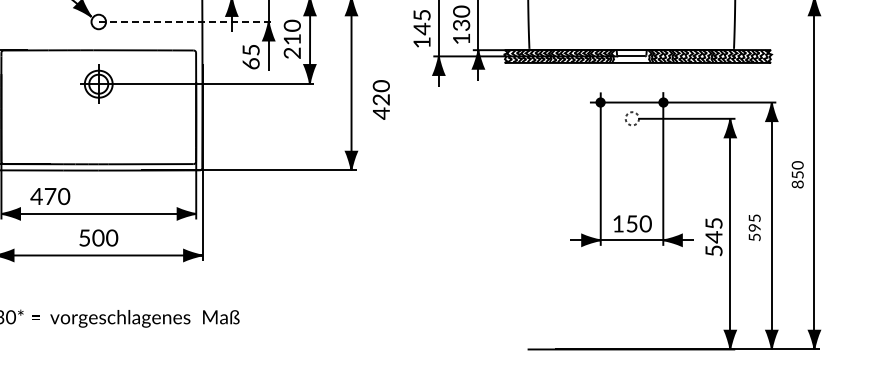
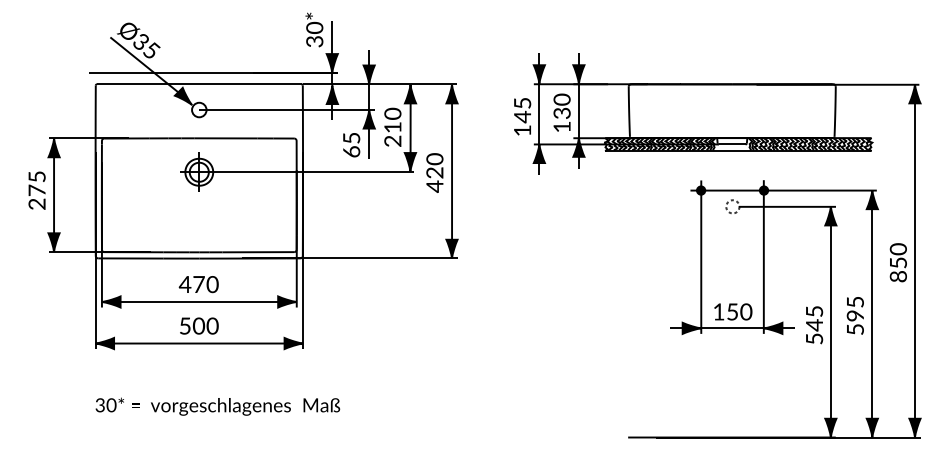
line: (186, 22) -> (287, 110), dashed -> solid
part: (380, 99) -> (434, 172), moved
part: (796, 174) -> (897, 262), size x1.43
part: (49, 196) -> (198, 284), moved
part: (753, 227) -> (854, 315), size x1.43

